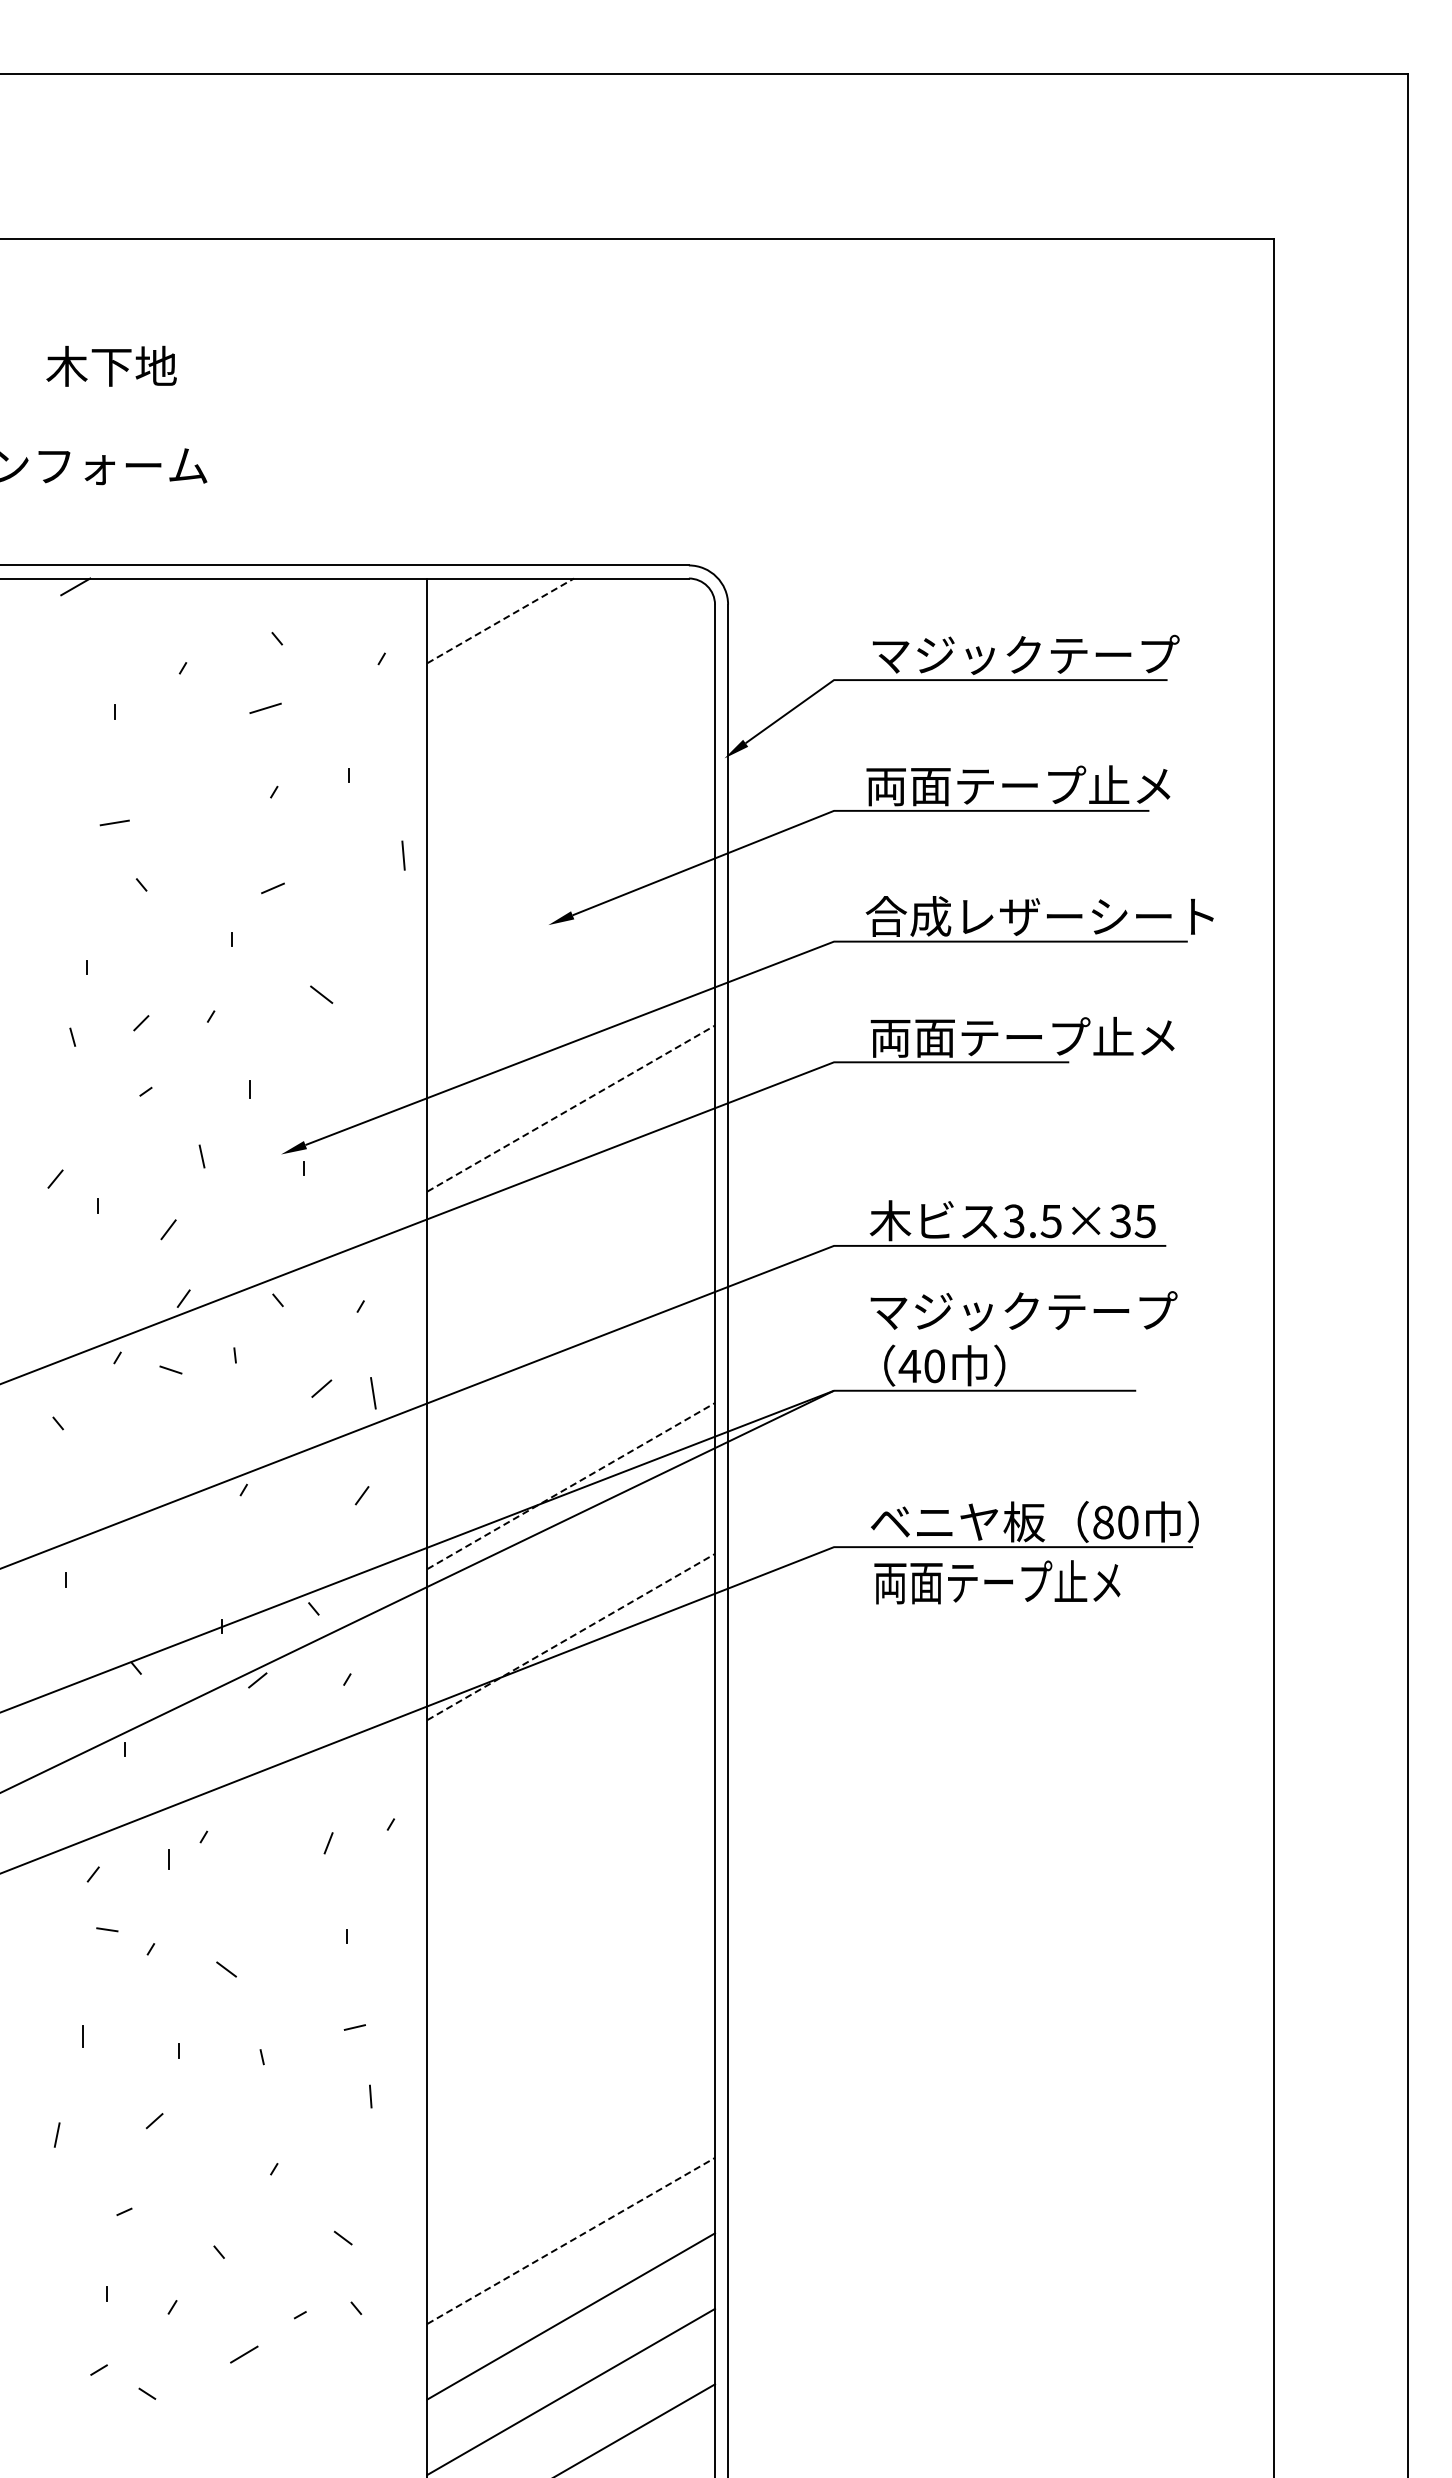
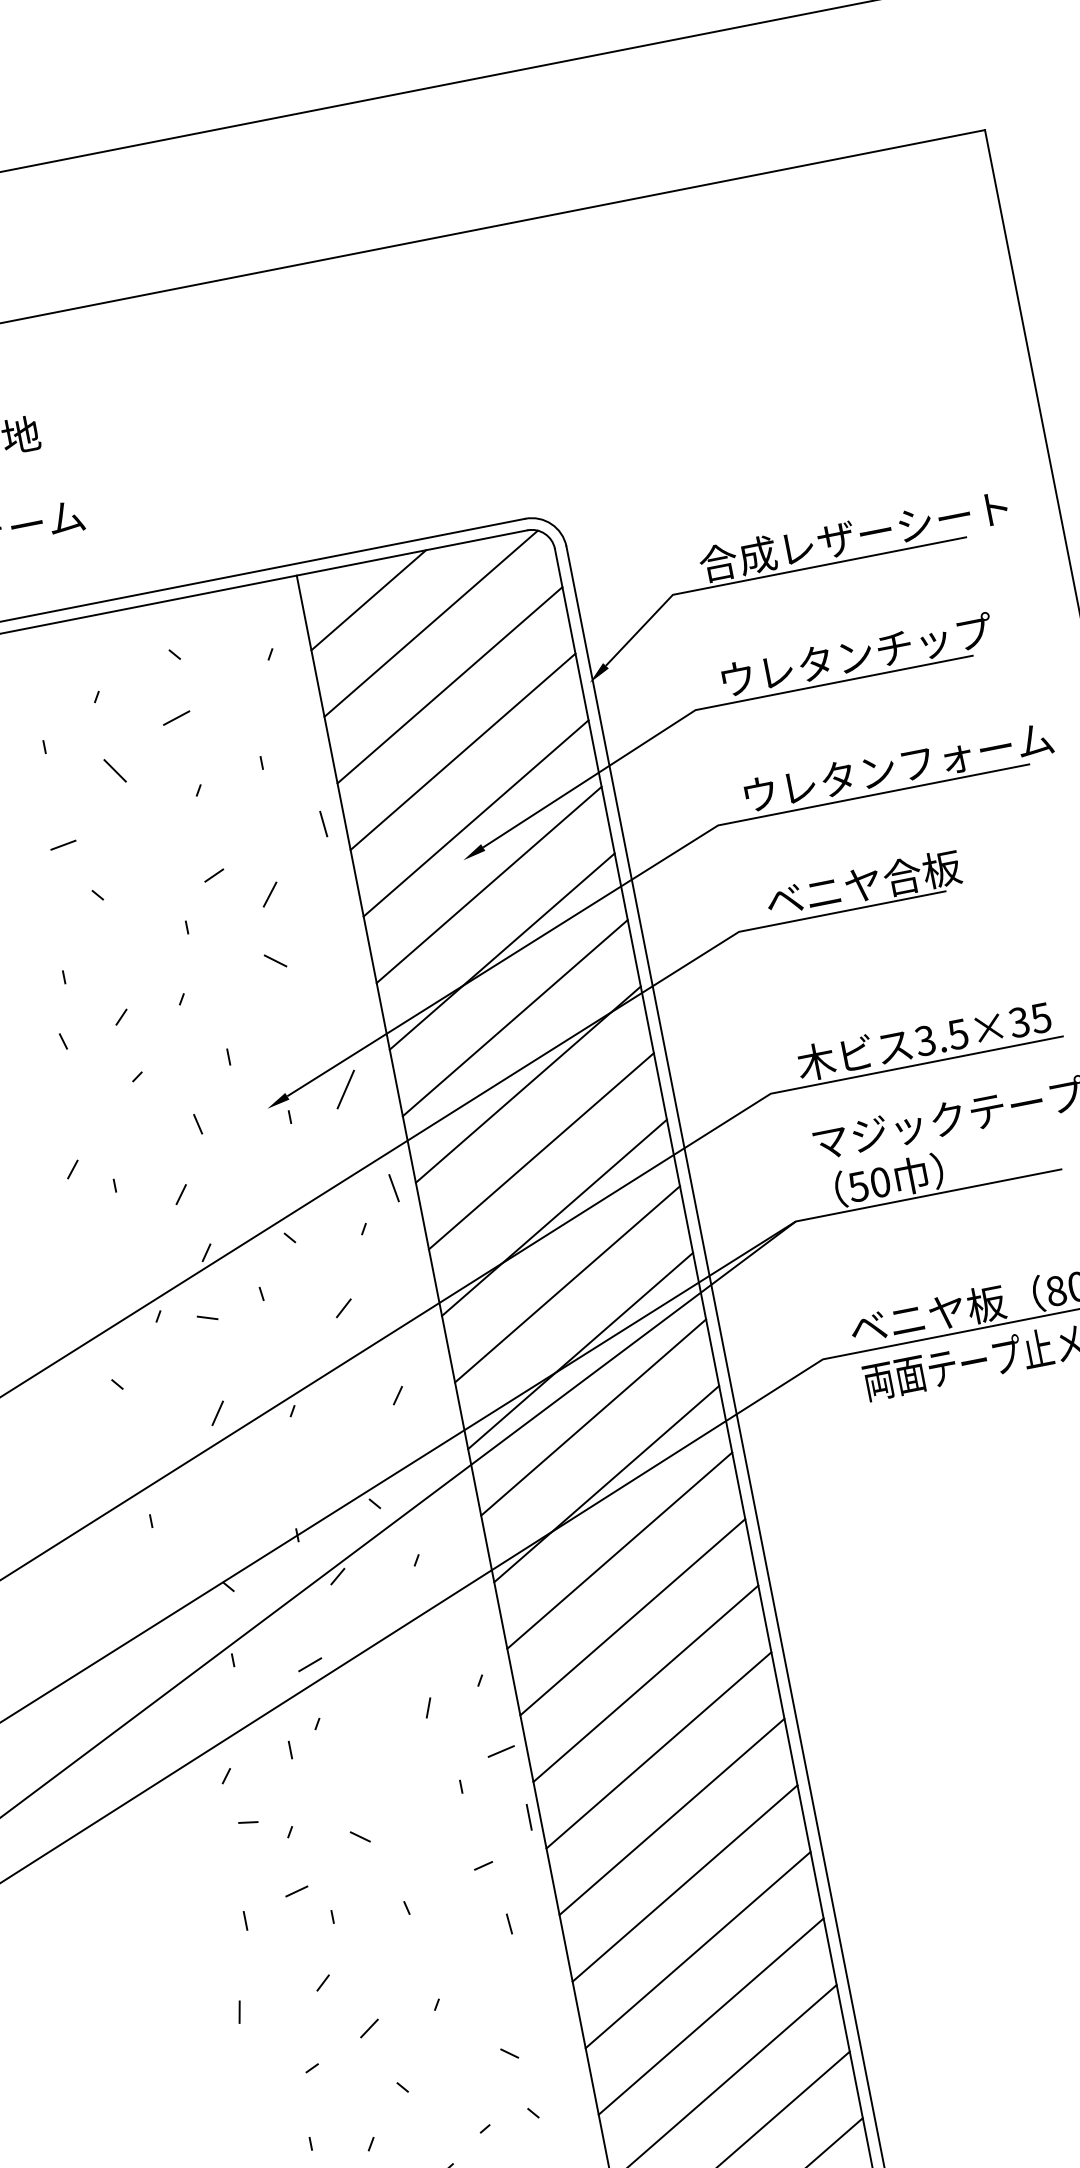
line: (500, 620) -> (368, 599), dashed -> solid
text: (1043, 654) -> (853, 536), マジックテープ -> 合成レザーシート
line: (563, 659) -> (430, 623), added
line: (571, 731) -> (450, 685), added
line: (186, 752) -> (114, 770), added
text: (1020, 785) -> (855, 655), 両面テープ止メ -> ウレタンチップ
line: (571, 806) -> (463, 751), added
line: (571, 882) -> (476, 818), added
text: (1041, 916) -> (896, 767), 合成レザーシート -> ウレタンフォーム
line: (329, 920) -> (269, 894), added
line: (571, 957) -> (489, 884), added
line: (571, 1033) -> (502, 951), added
text: (1022, 1036) -> (900, 876), 両面テープ止メ -> ベニヤ合板
line: (571, 1108) -> (515, 1018), dashed -> solid
line: (370, 1149) -> (345, 1088), added
line: (571, 1184) -> (528, 1085), added
line: (571, 1259) -> (541, 1151), added
line: (571, 1335) -> (554, 1218), added
text: (909, 1366) -> (858, 1187), 40 -> 50
line: (373, 1393) -> (394, 1188), moved
line: (571, 1410) -> (567, 1284), added
line: (161, 1476) -> (217, 1413), added
line: (571, 1485) -> (580, 1350), dashed -> solid
line: (571, 1561) -> (593, 1417), added
line: (571, 1636) -> (606, 1483), dashed -> solid
line: (571, 1712) -> (620, 1550), added
line: (208, 1770) -> (309, 1664), added
line: (571, 1787) -> (633, 1616), added
line: (571, 1863) -> (646, 1683), added
line: (398, 1906) -> (501, 1751), added
line: (571, 1938) -> (659, 1749), added
line: (414, 1983) -> (528, 1816), added
line: (571, 2014) -> (672, 1816), added
line: (145, 2015) -> (296, 1891), added
line: (571, 2089) -> (685, 1883), added
line: (571, 2165) -> (698, 1950), added
line: (195, 2180) -> (369, 2028), added
line: (571, 2240) -> (711, 2016), dashed -> solid

